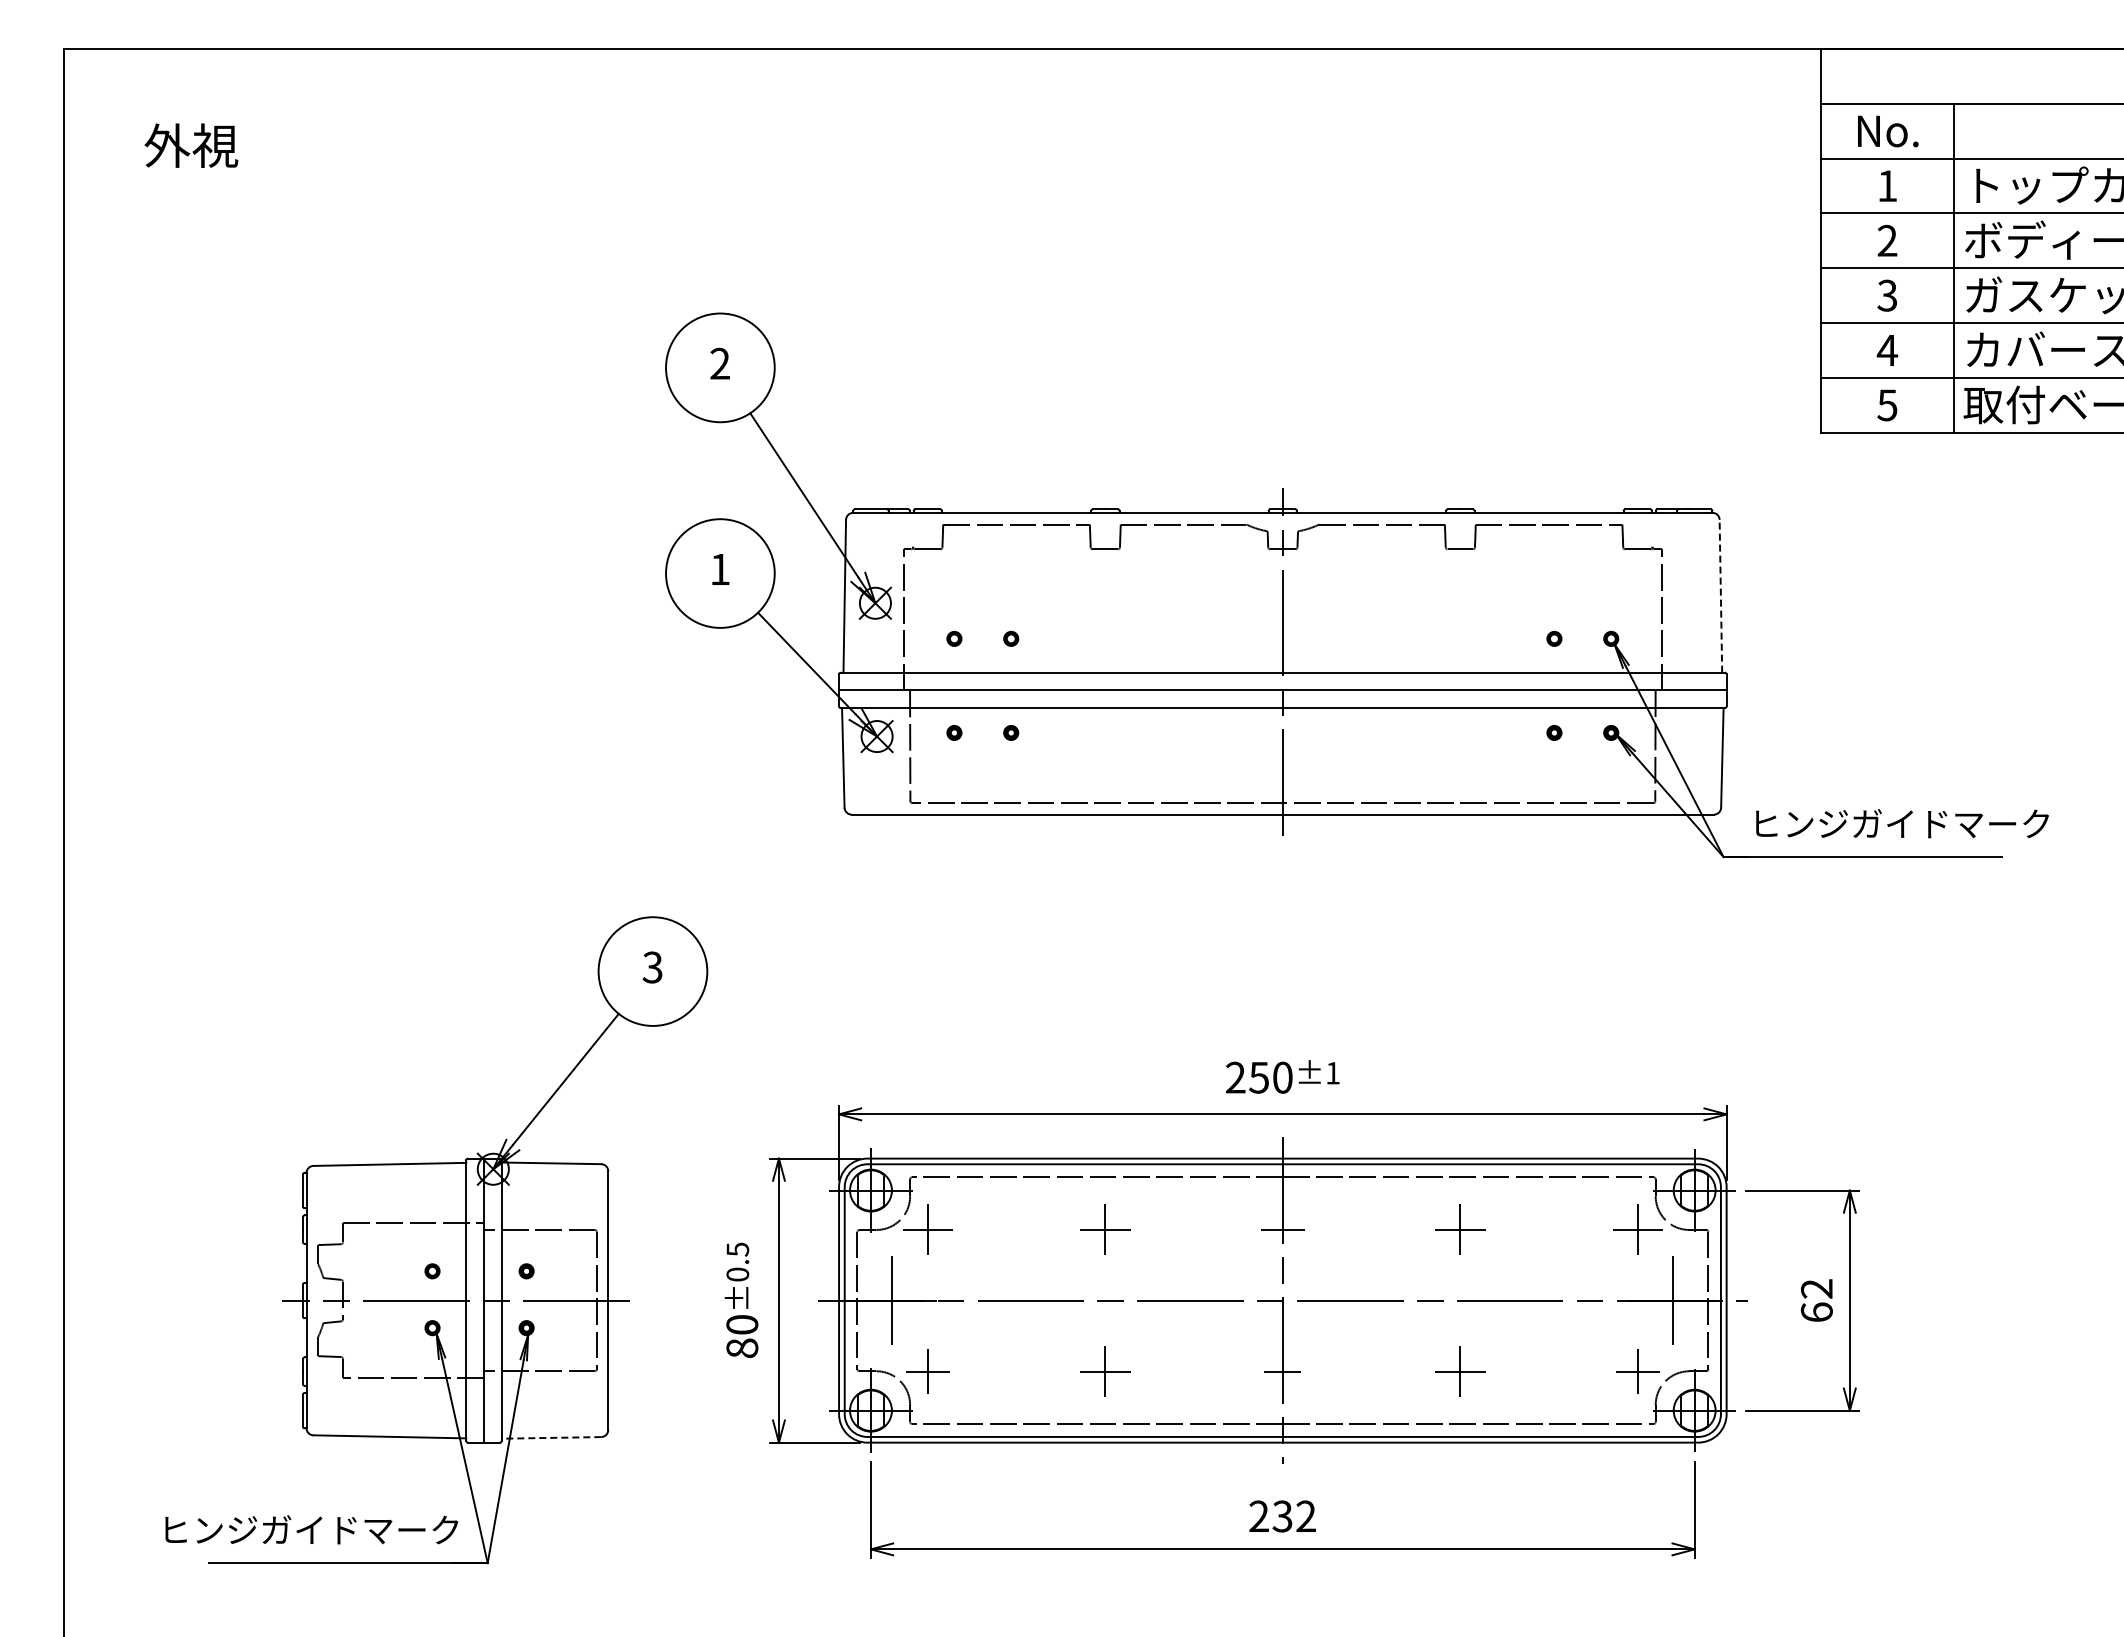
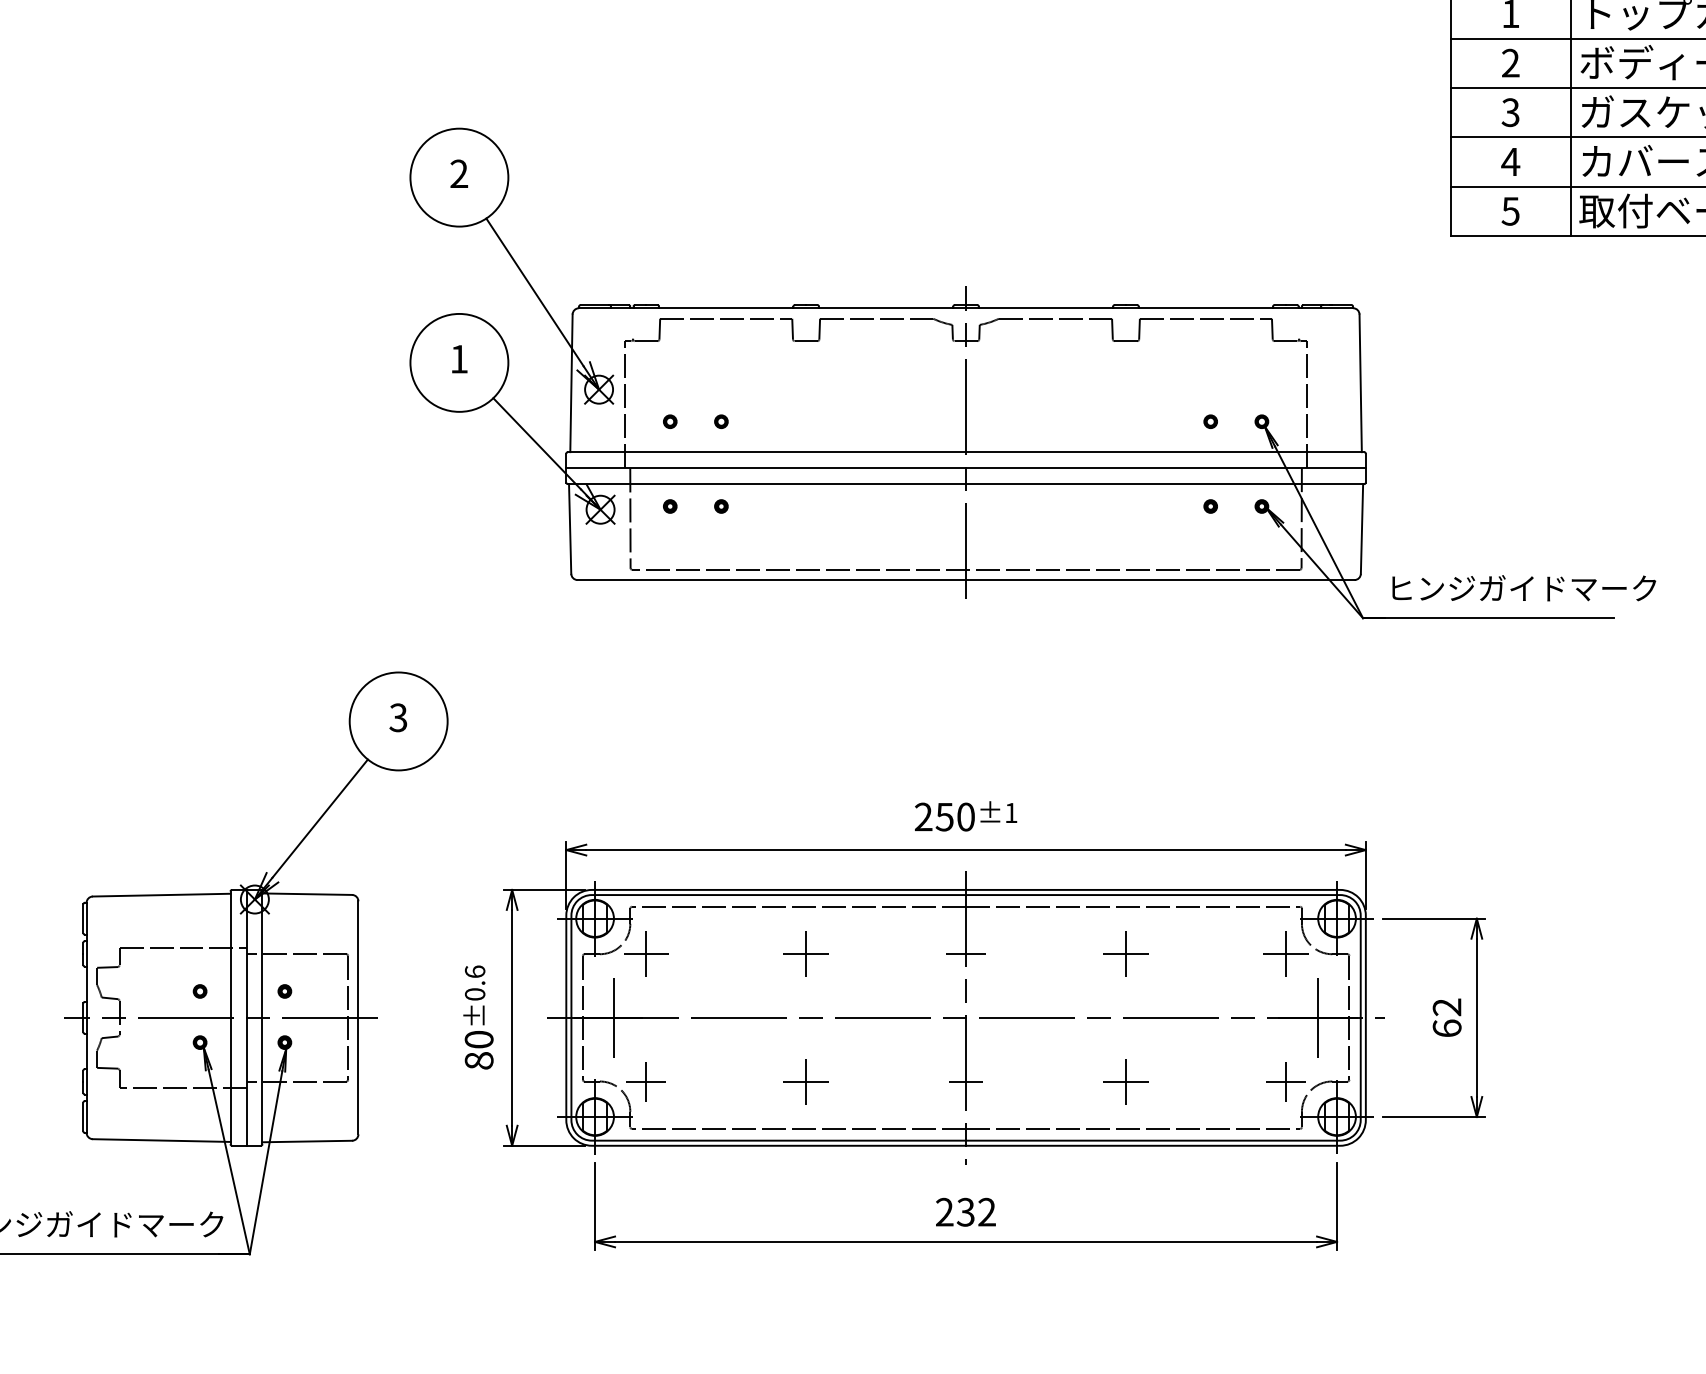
line: (1720, 595) -> (1360, 382), dashed -> solid
text: (737, 1249) -> (474, 971), ±0.5 -> ±0.6
line: (551, 1437) -> (307, 1141), dashed -> solid

